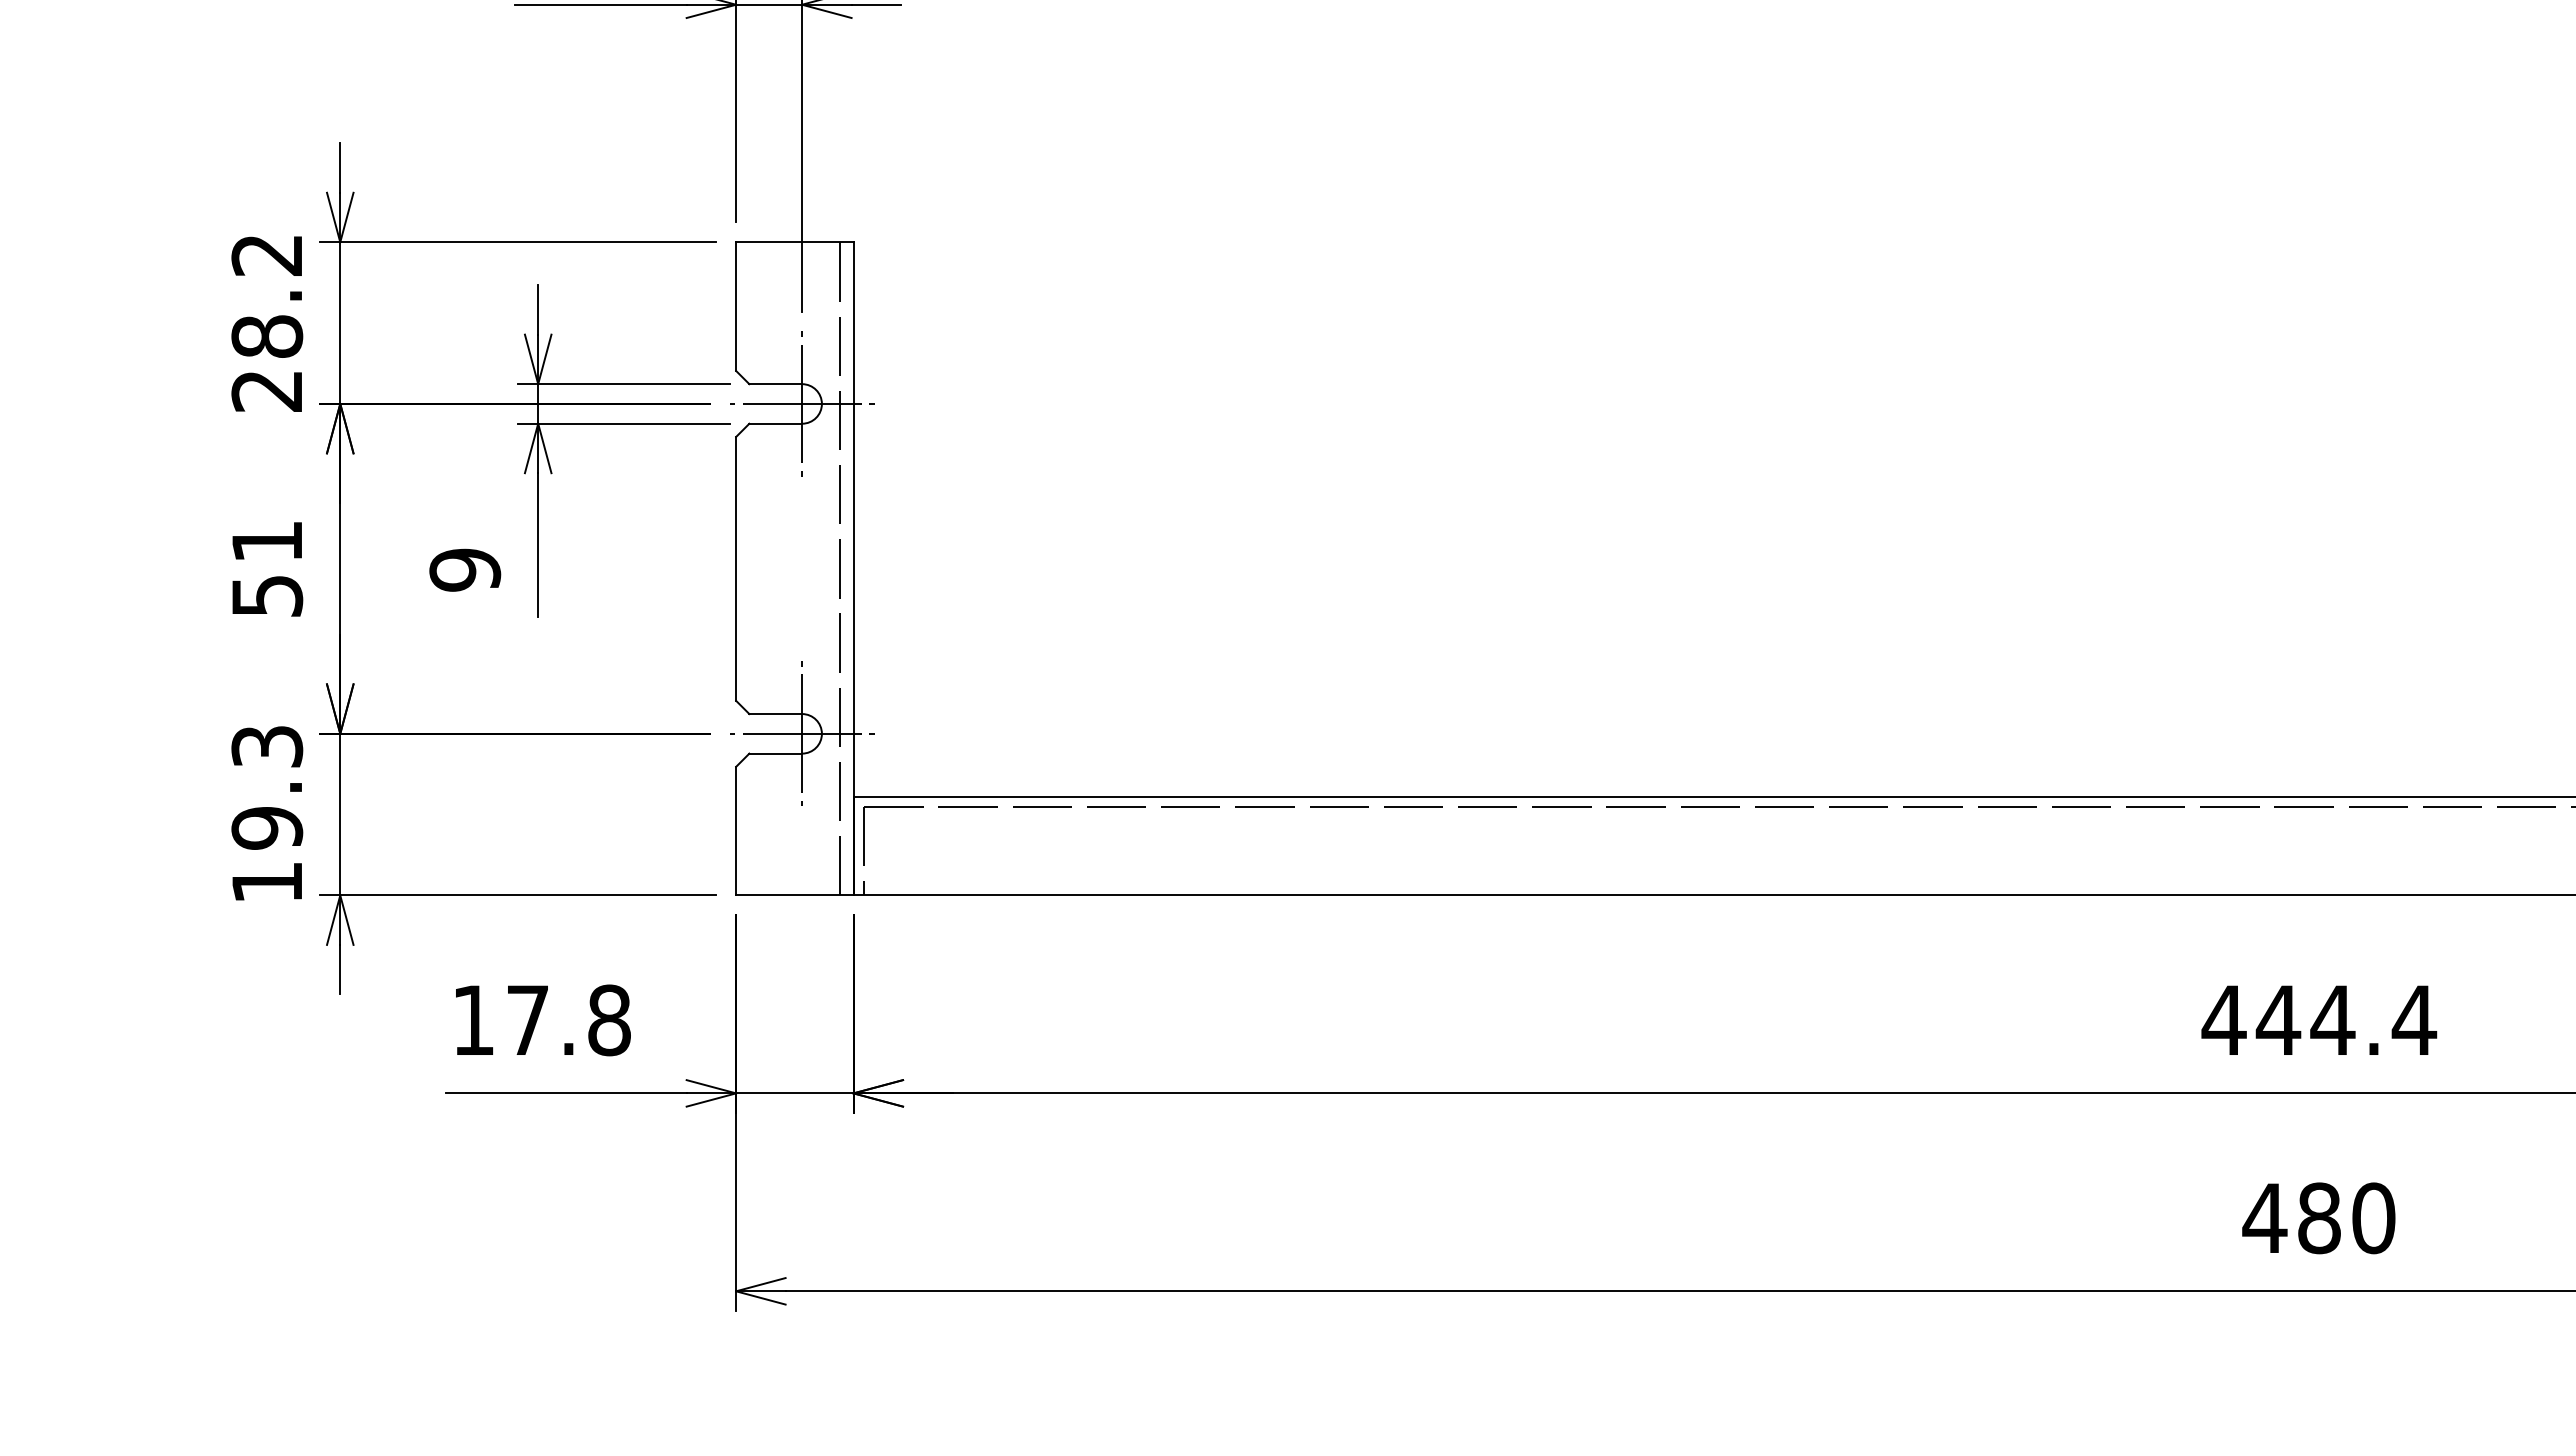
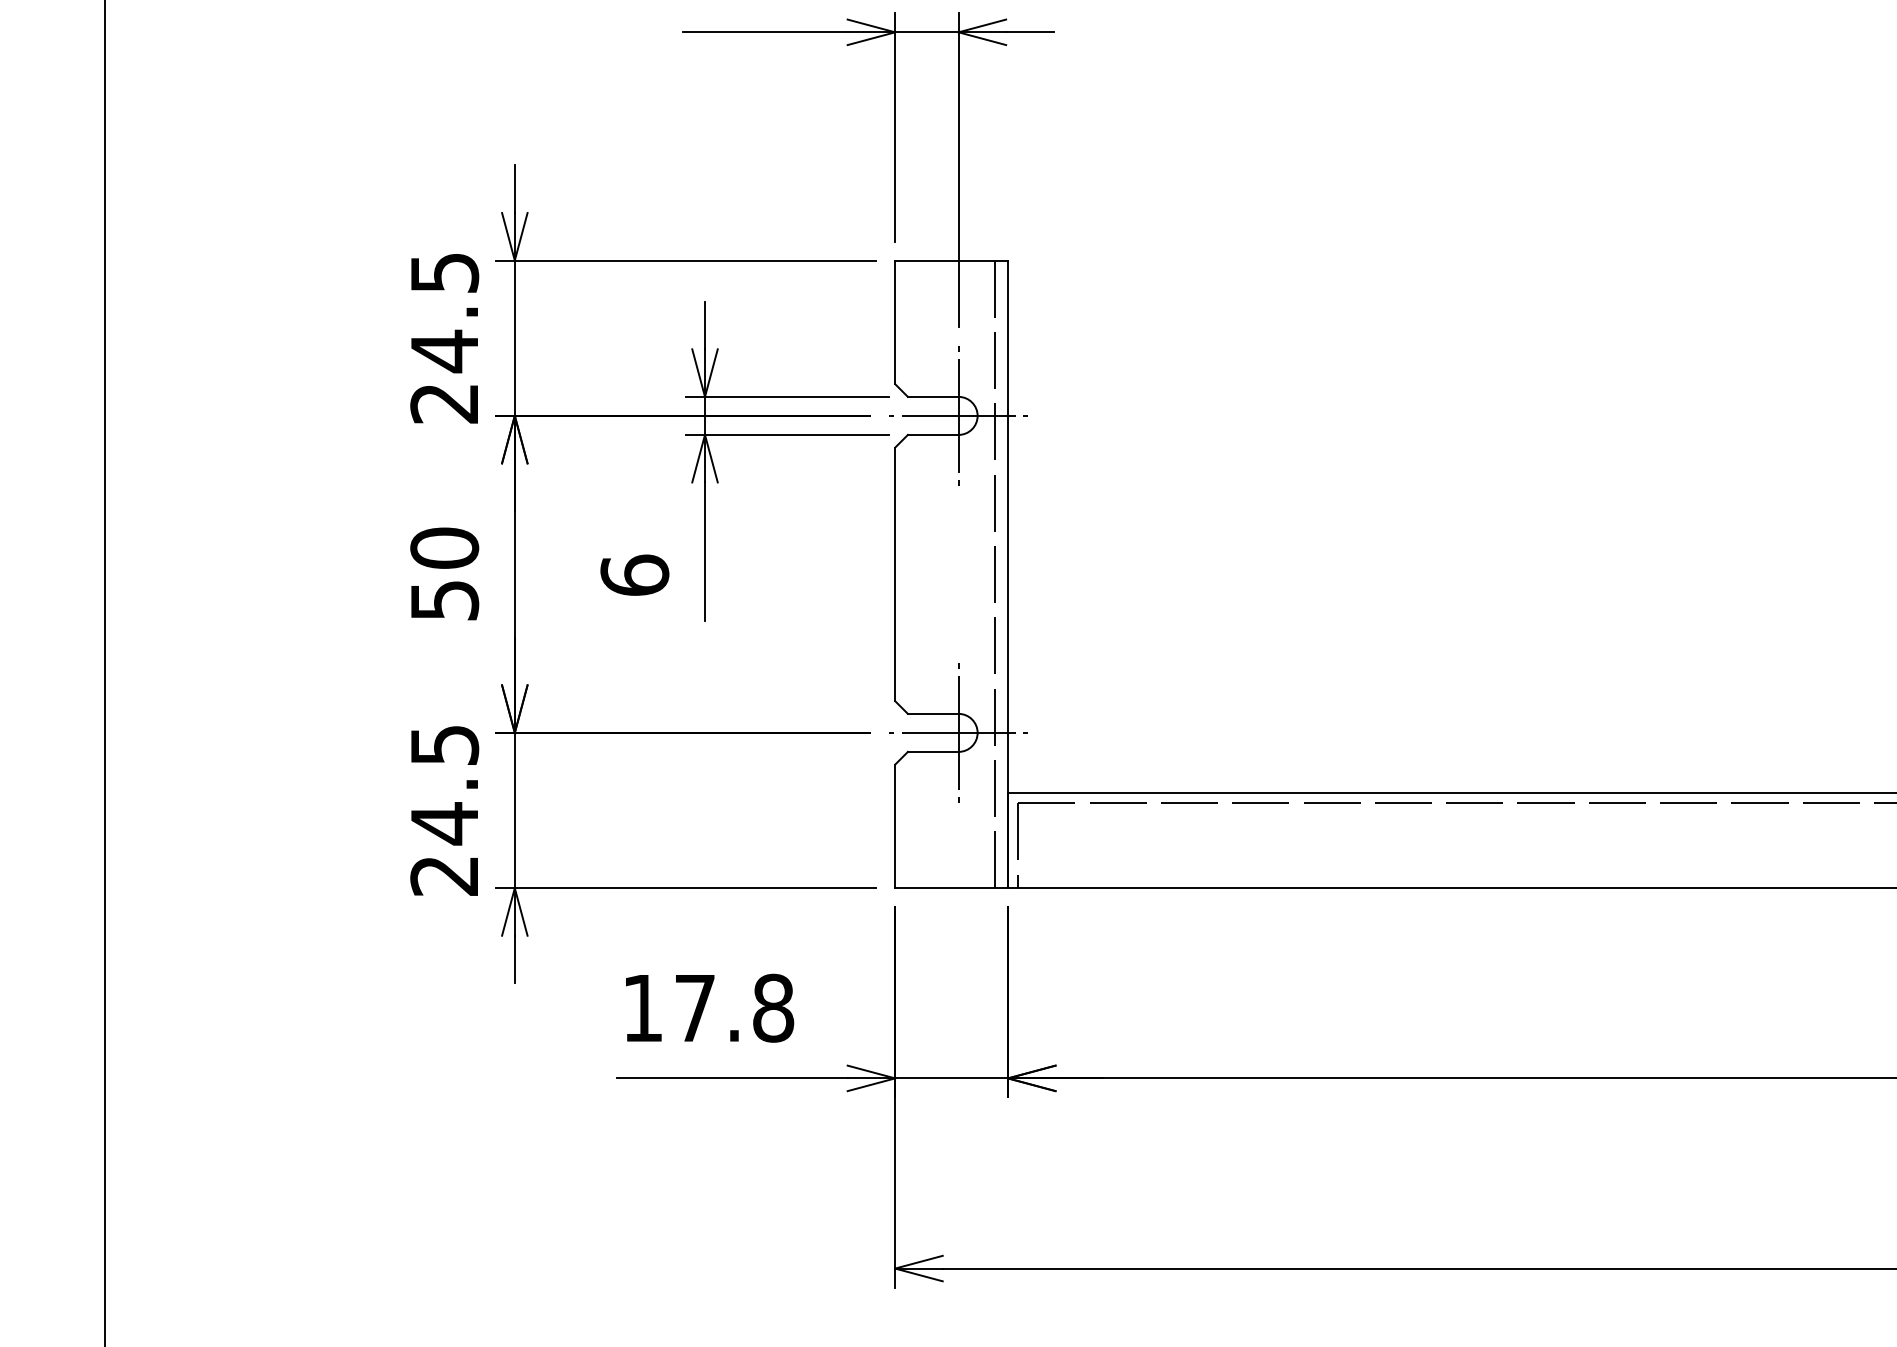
text: (267, 297) -> (444, 313), 28.2 -> 24.5
text: (267, 541) -> (444, 548), 51 -> 50
text: (465, 569) -> (635, 574), 9 -> 6
text: (267, 814) -> (444, 810), 19.3 -> 24.5

